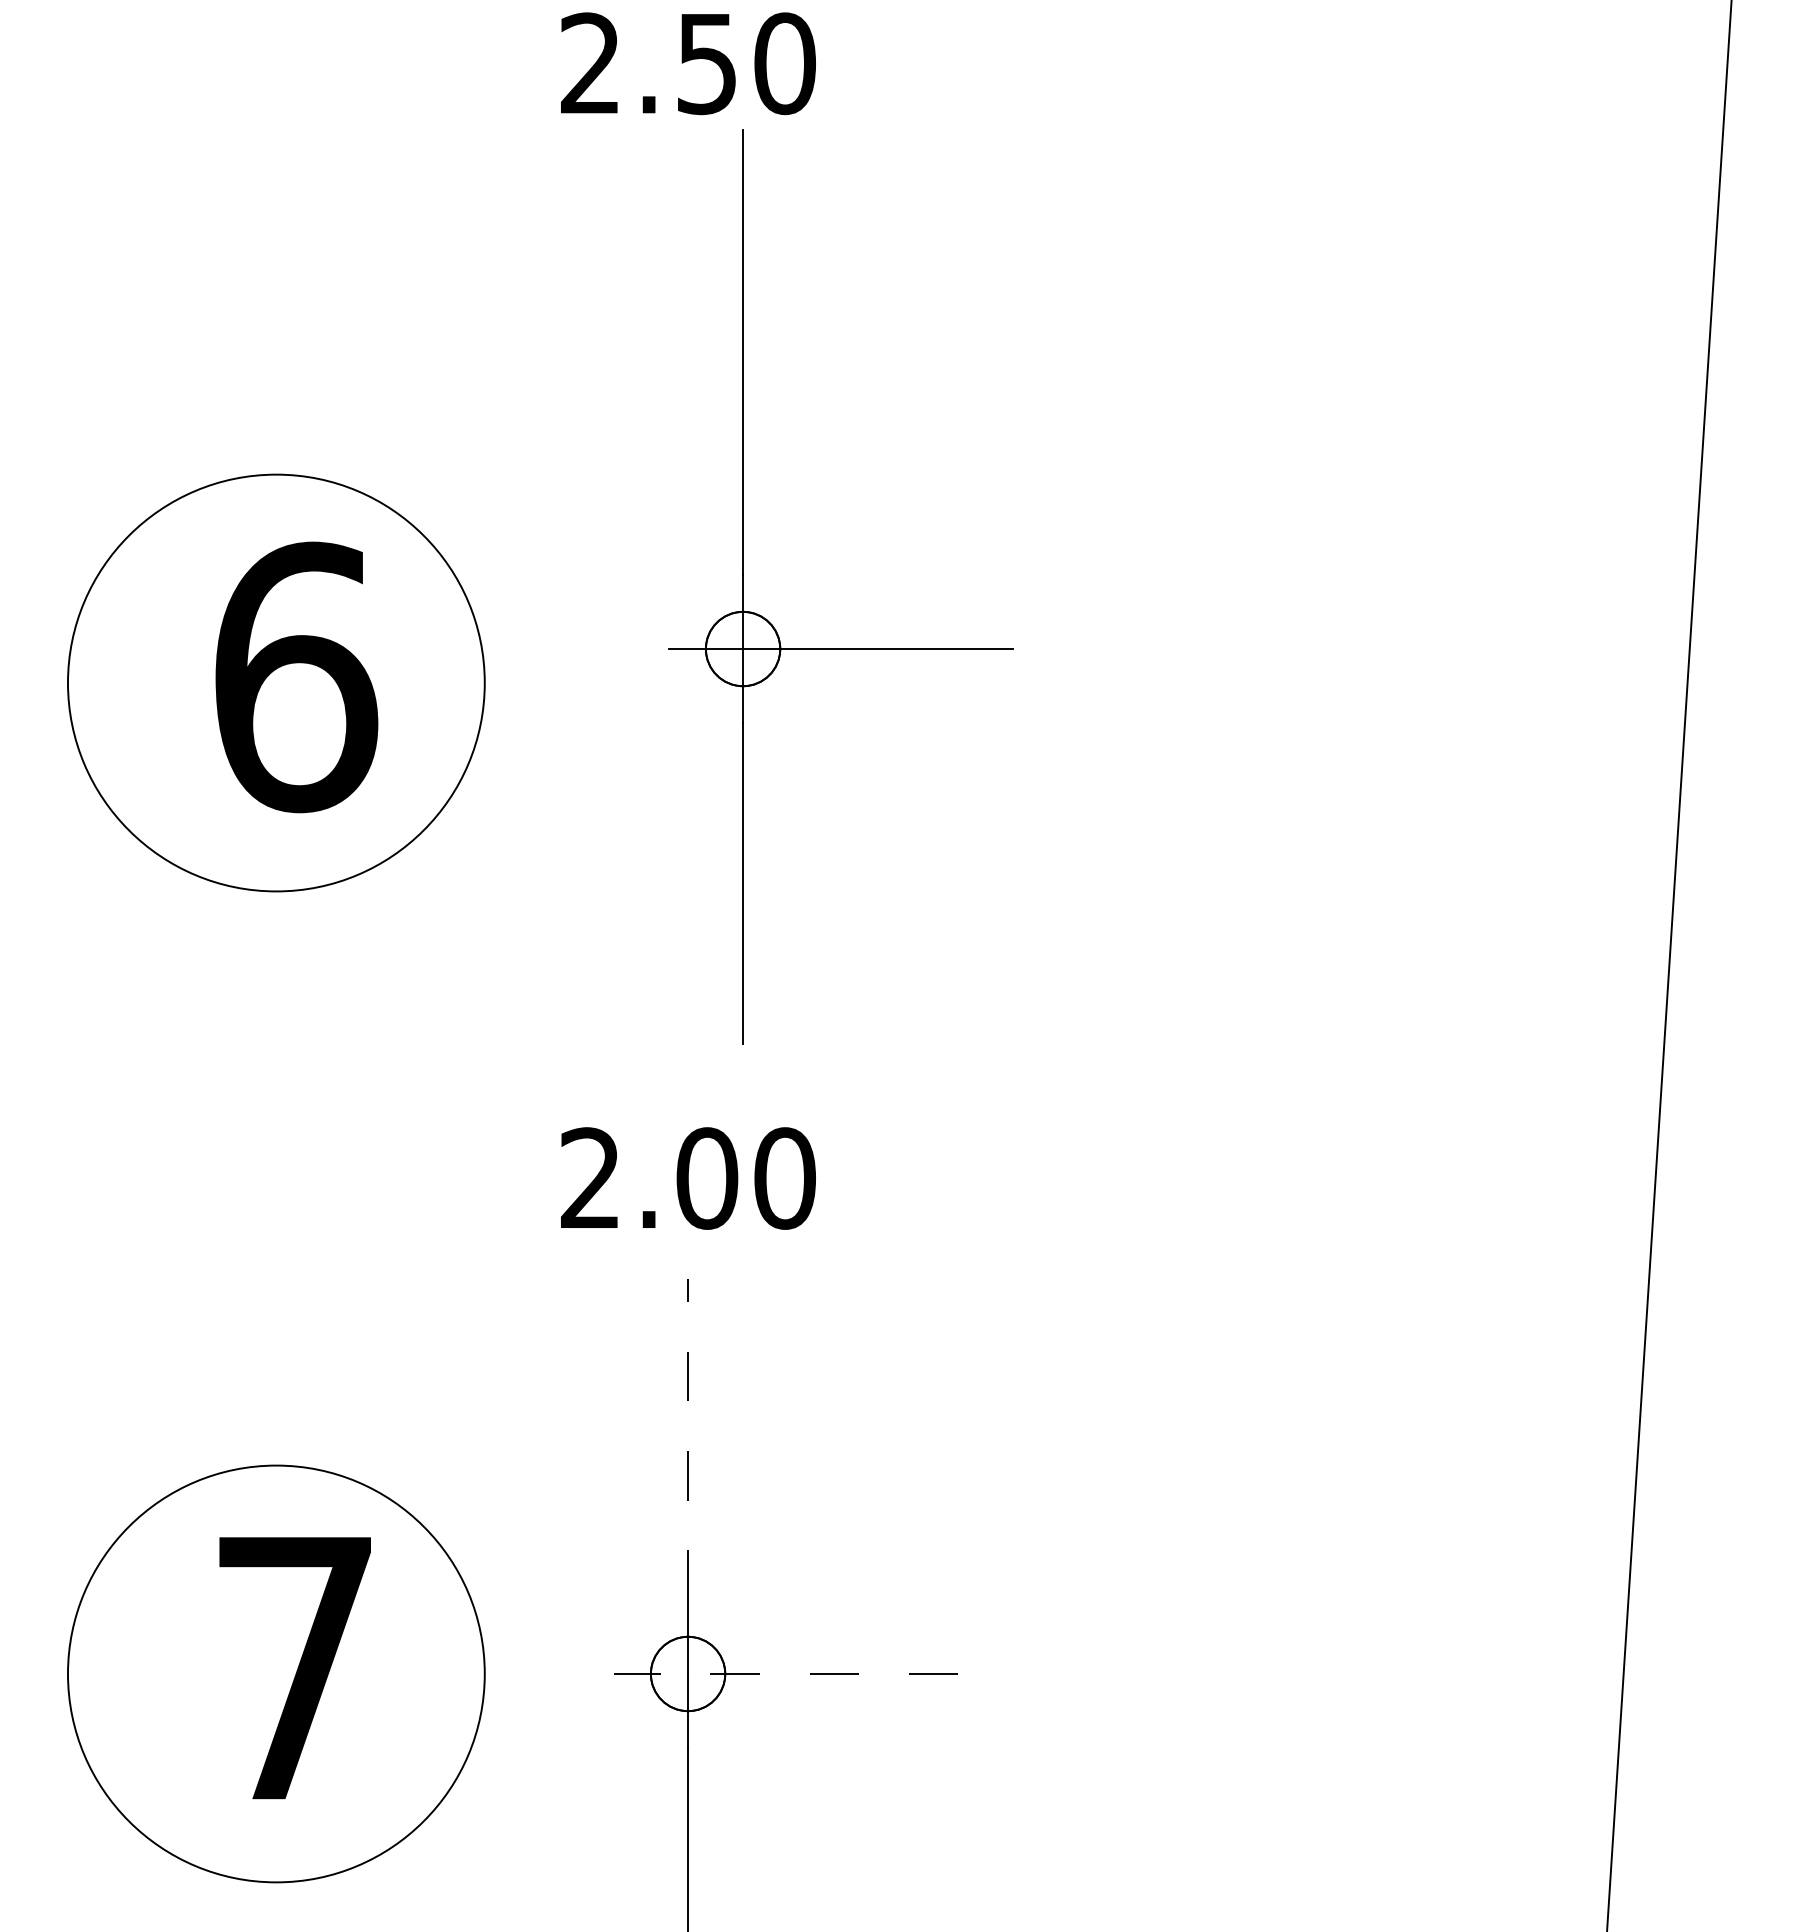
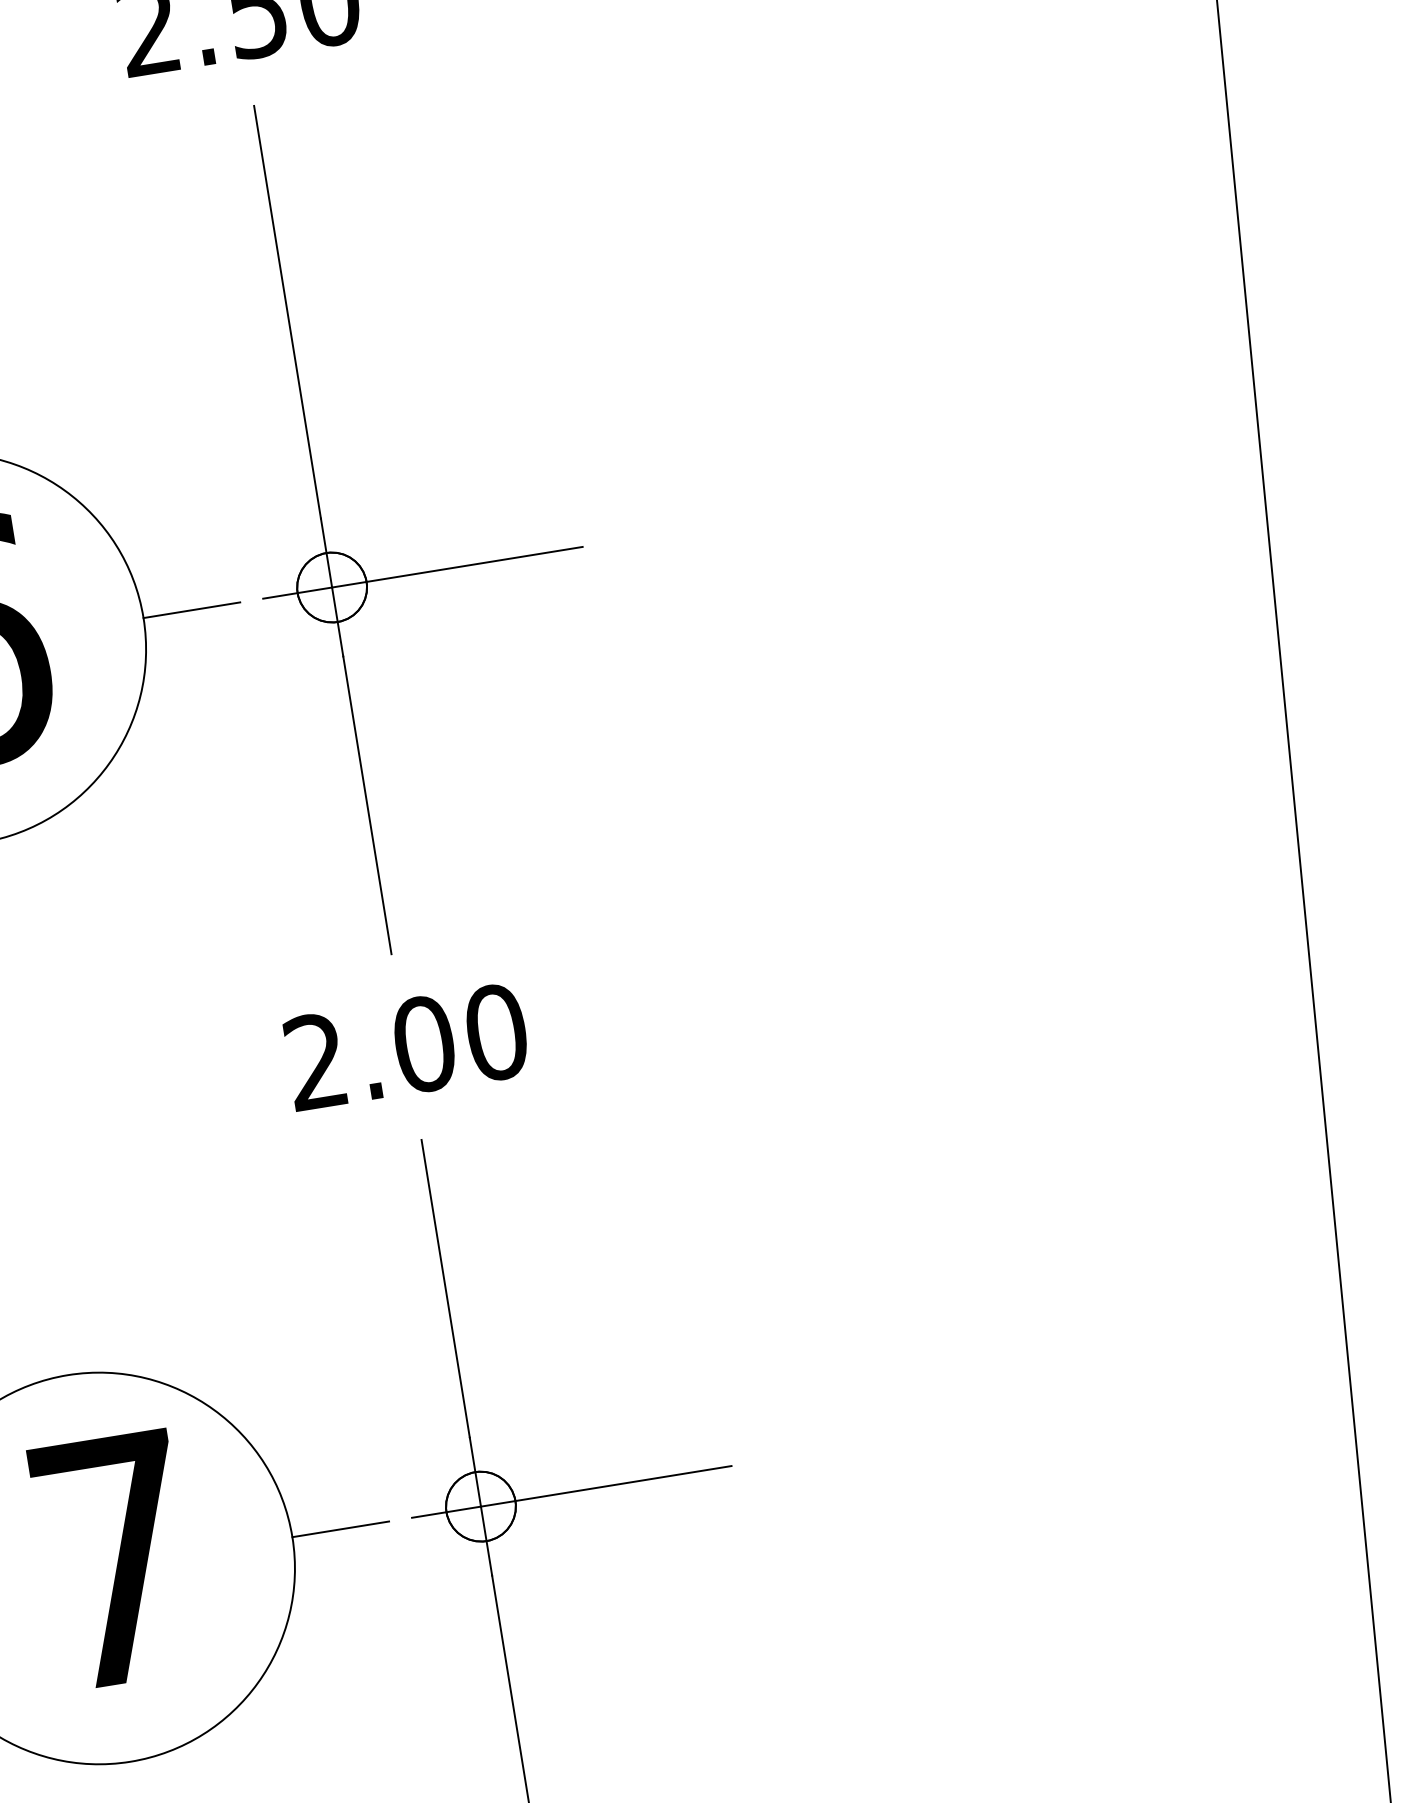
part: (840, 648) -> (422, 572), moved
line: (536, 683) -> (191, 610), added
line: (688, 1439) -> (446, 1289), dashed -> solid
line: (536, 1673) -> (340, 1528), added
line: (785, 1673) -> (571, 1491), dashed -> solid

